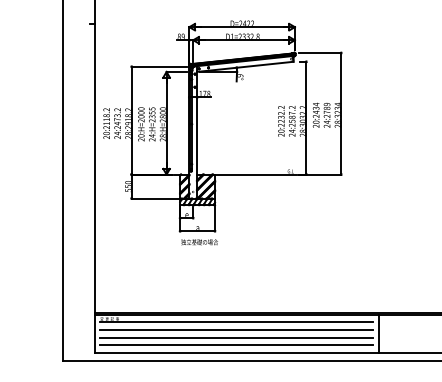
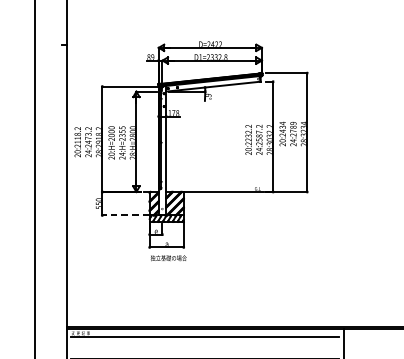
line: (155, 198) -> (125, 215), solid -> dashed
line: (236, 330) -> (204, 344), removed
line: (236, 337) -> (204, 351), removed

